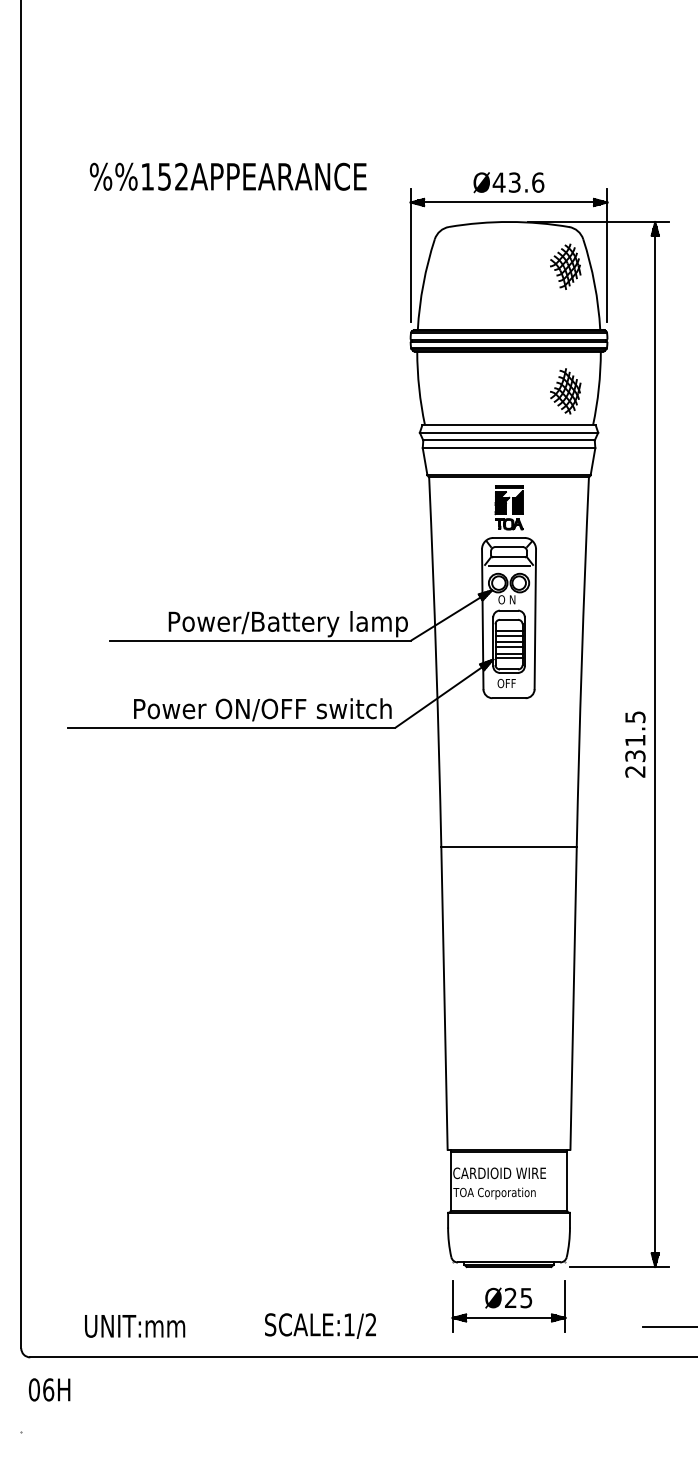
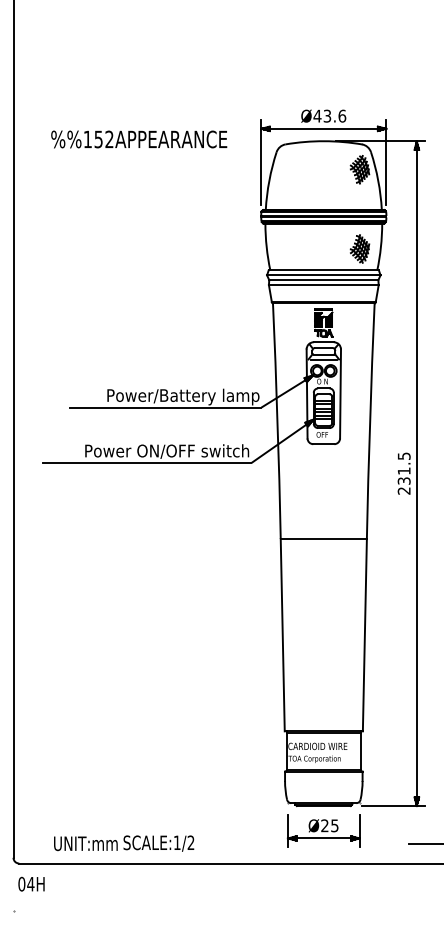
text: (228, 176) -> (139, 139), moved
text: (319, 1325) -> (158, 843), moved
text: (47, 1388) -> (30, 883), 06H -> 04H

